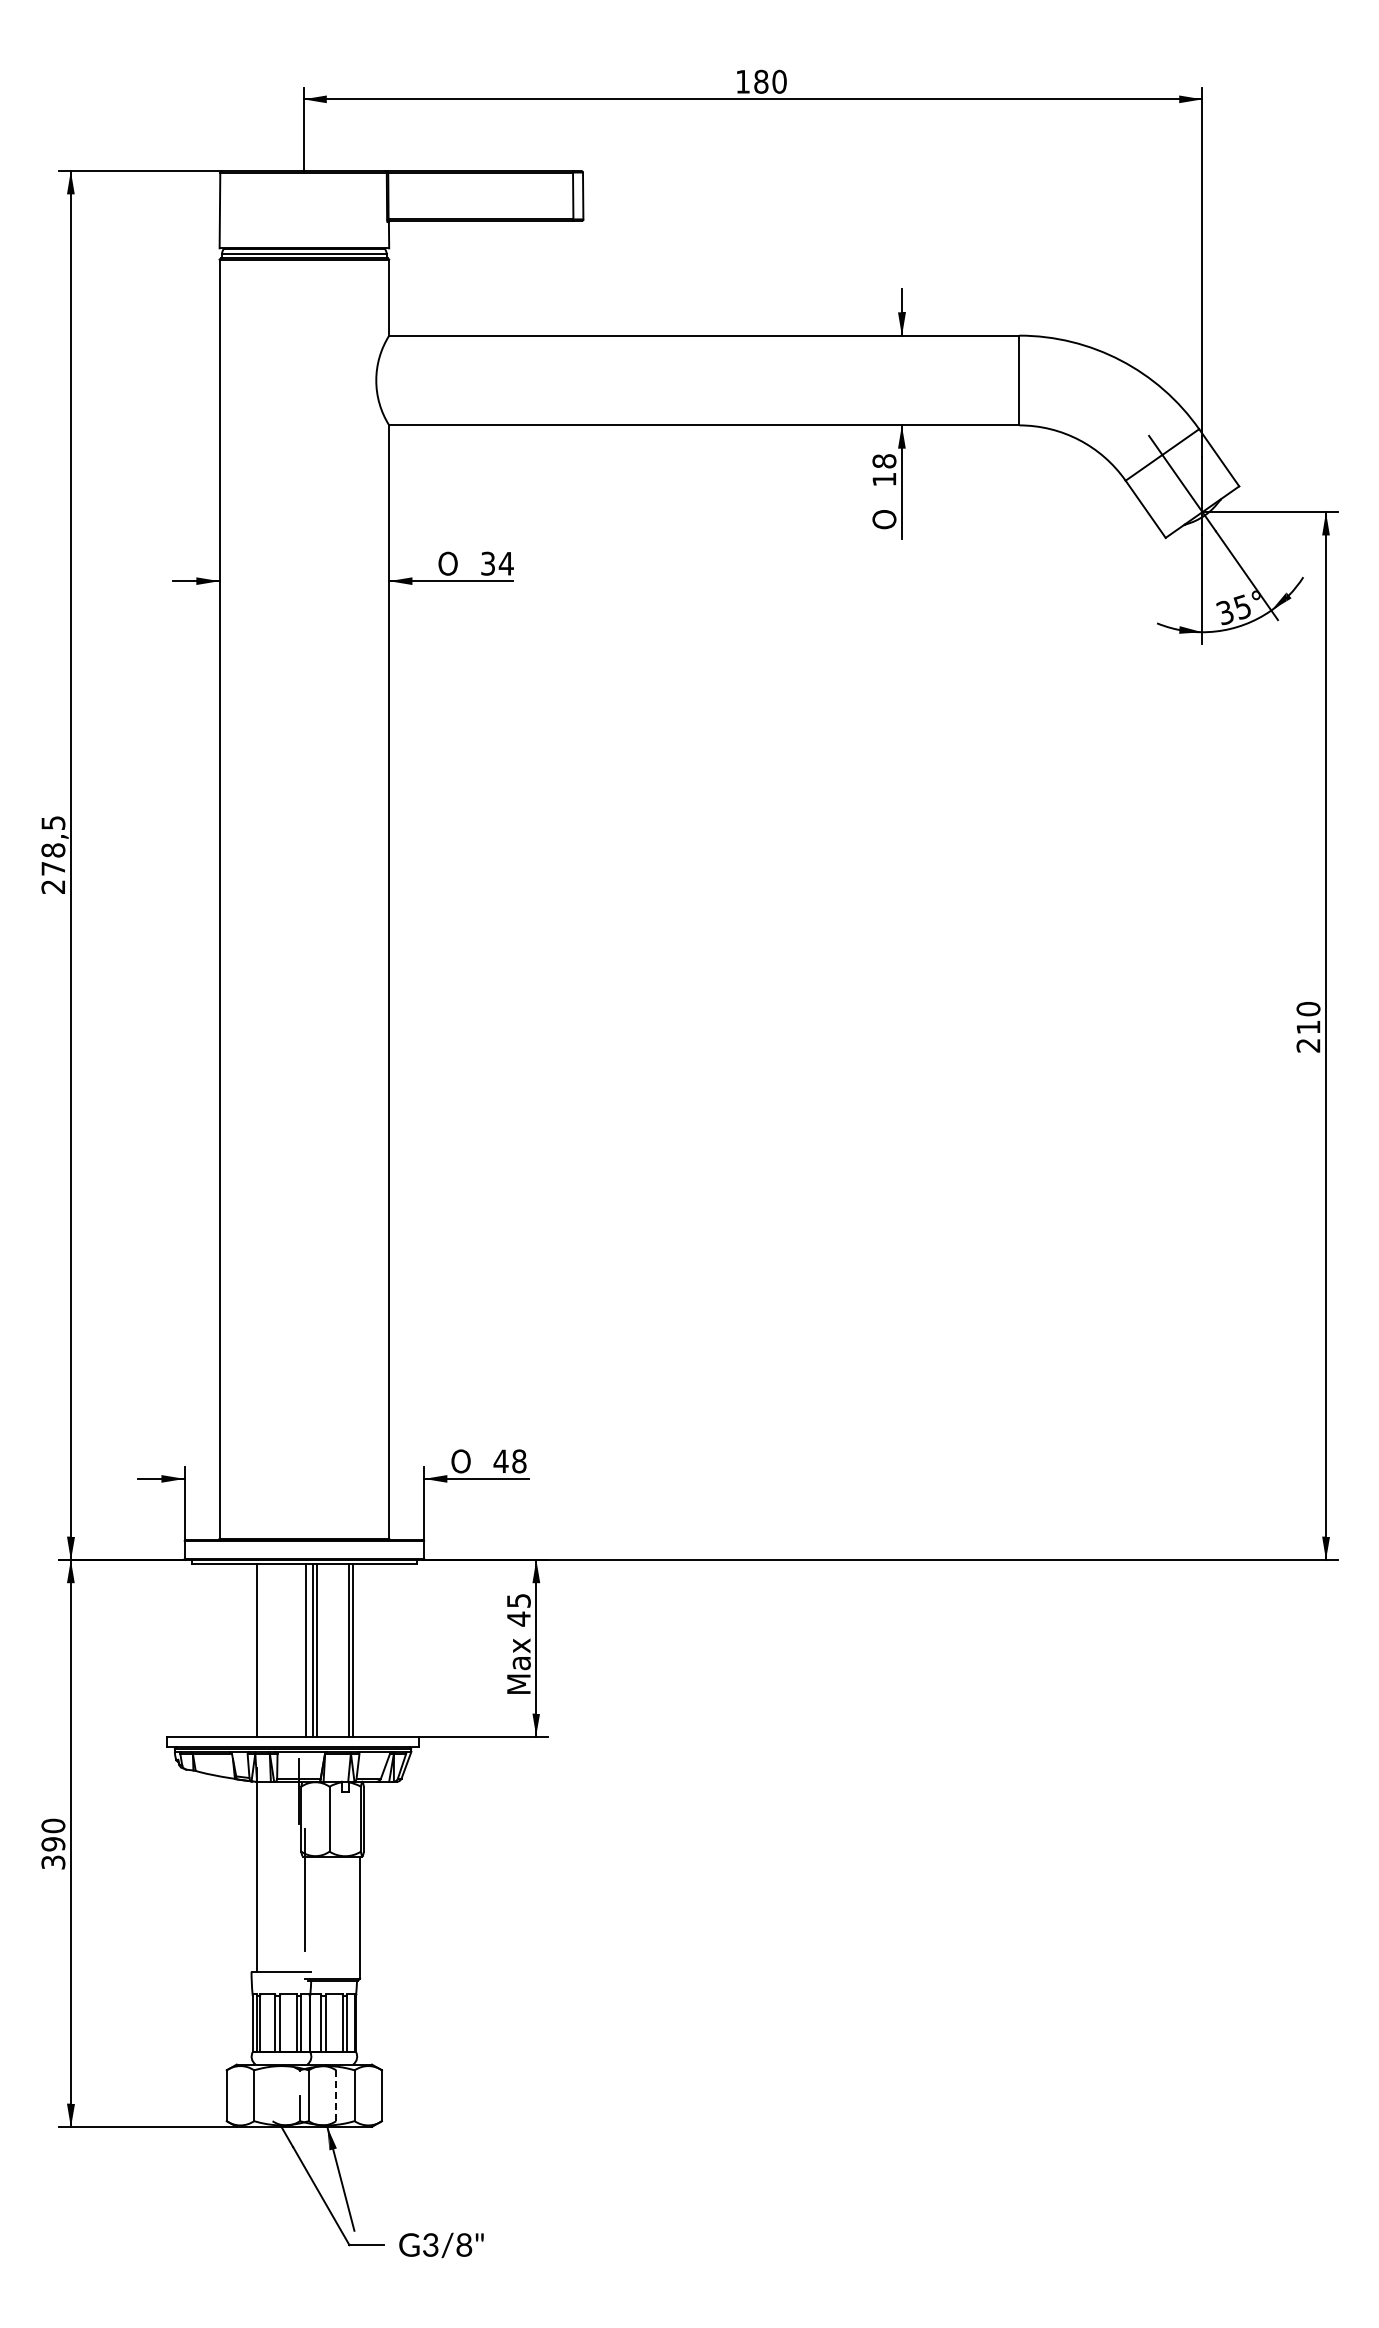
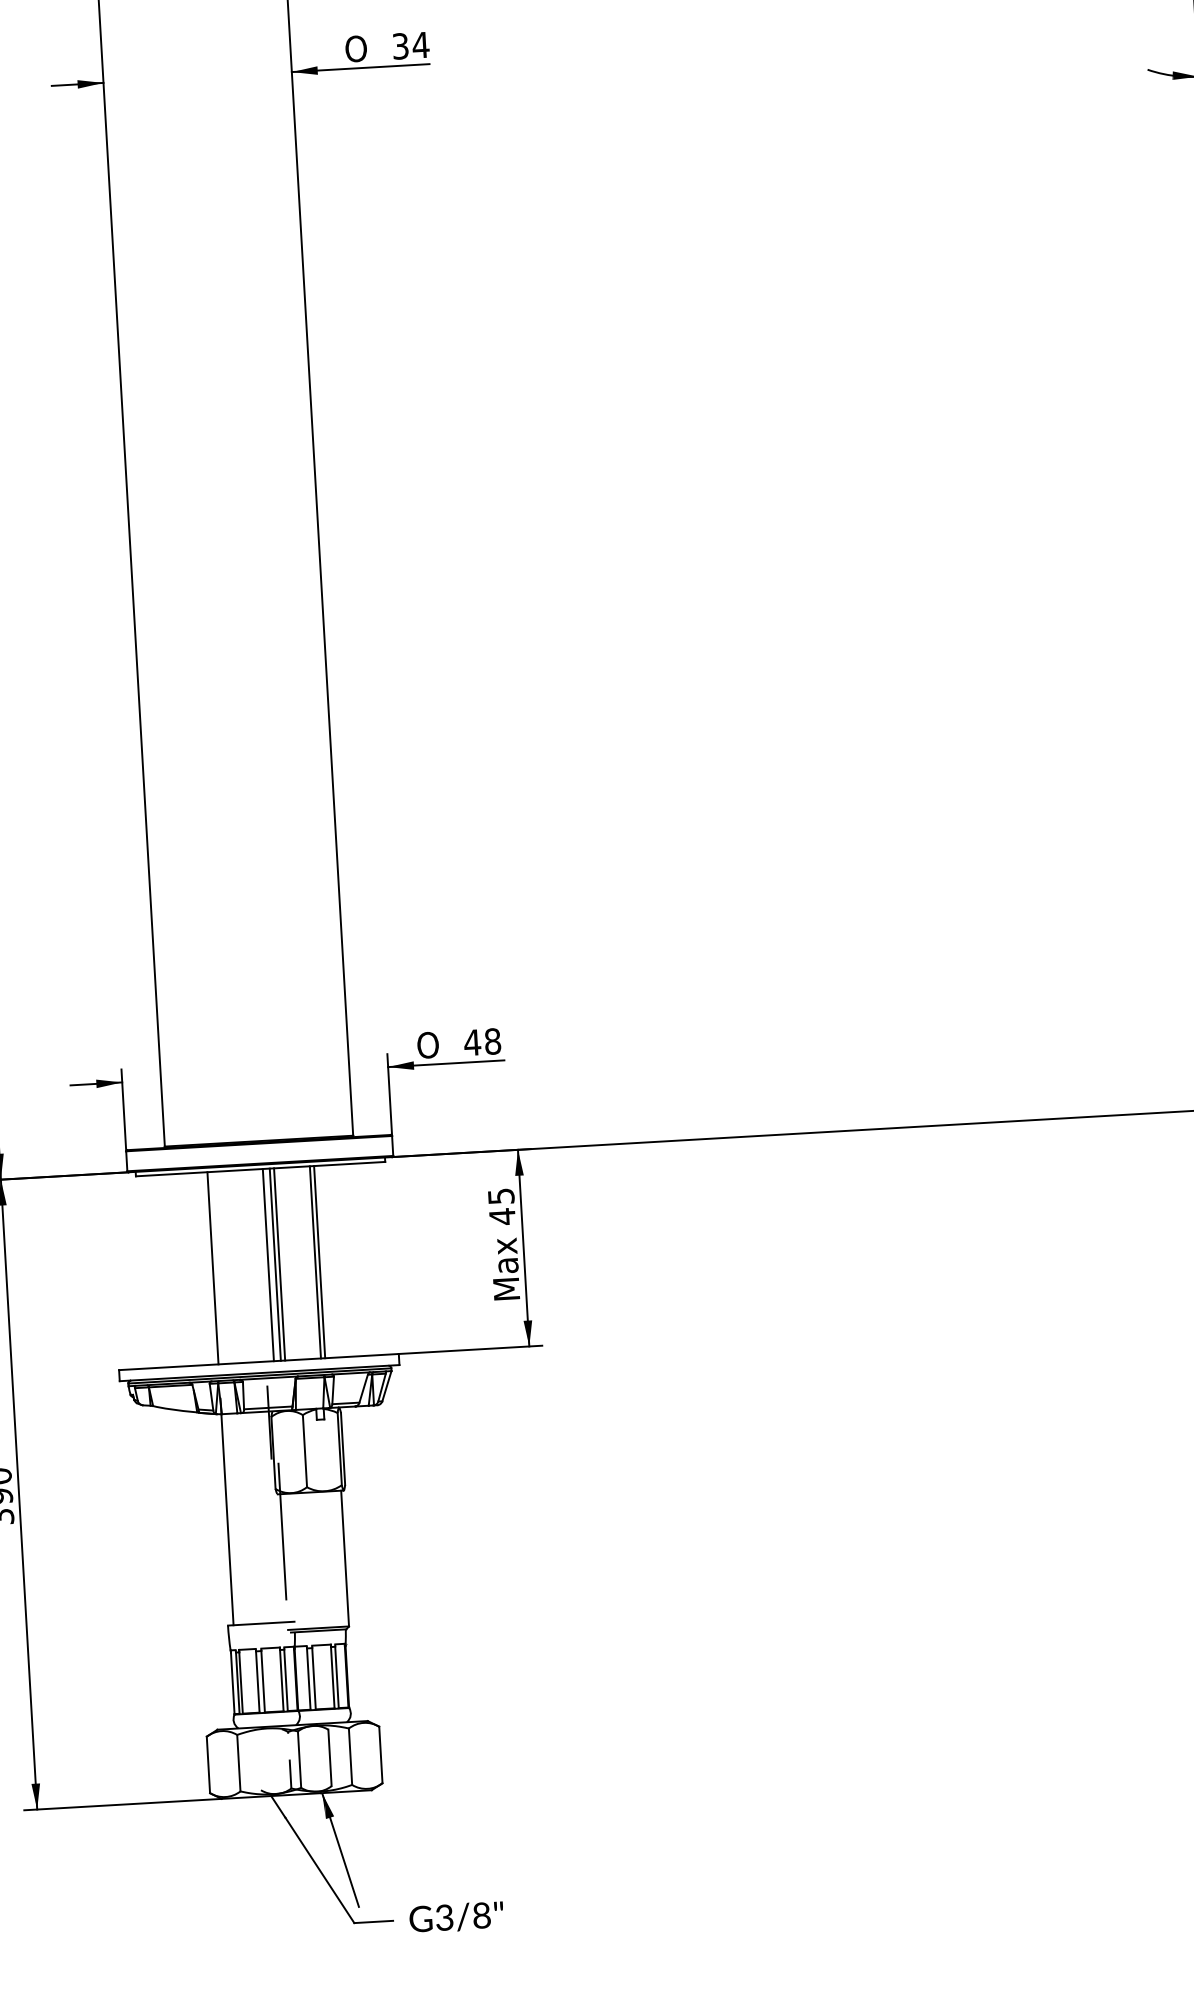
line: (336, 2096) -> (330, 1758), dashed -> solid

